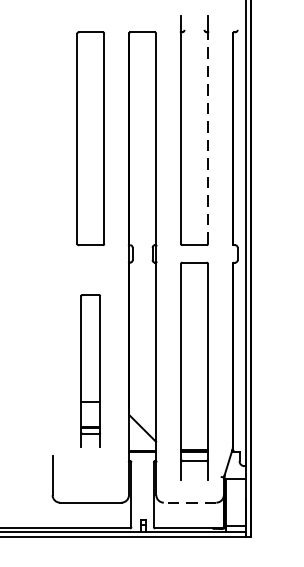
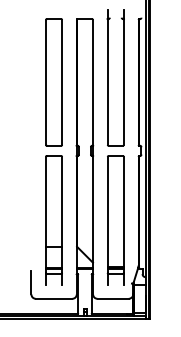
line: (207, 138) -> (123, 82), dashed -> solid
part: (89, 370) -> (53, 220), size x1.43
line: (190, 502) -> (113, 298), dashed -> solid

